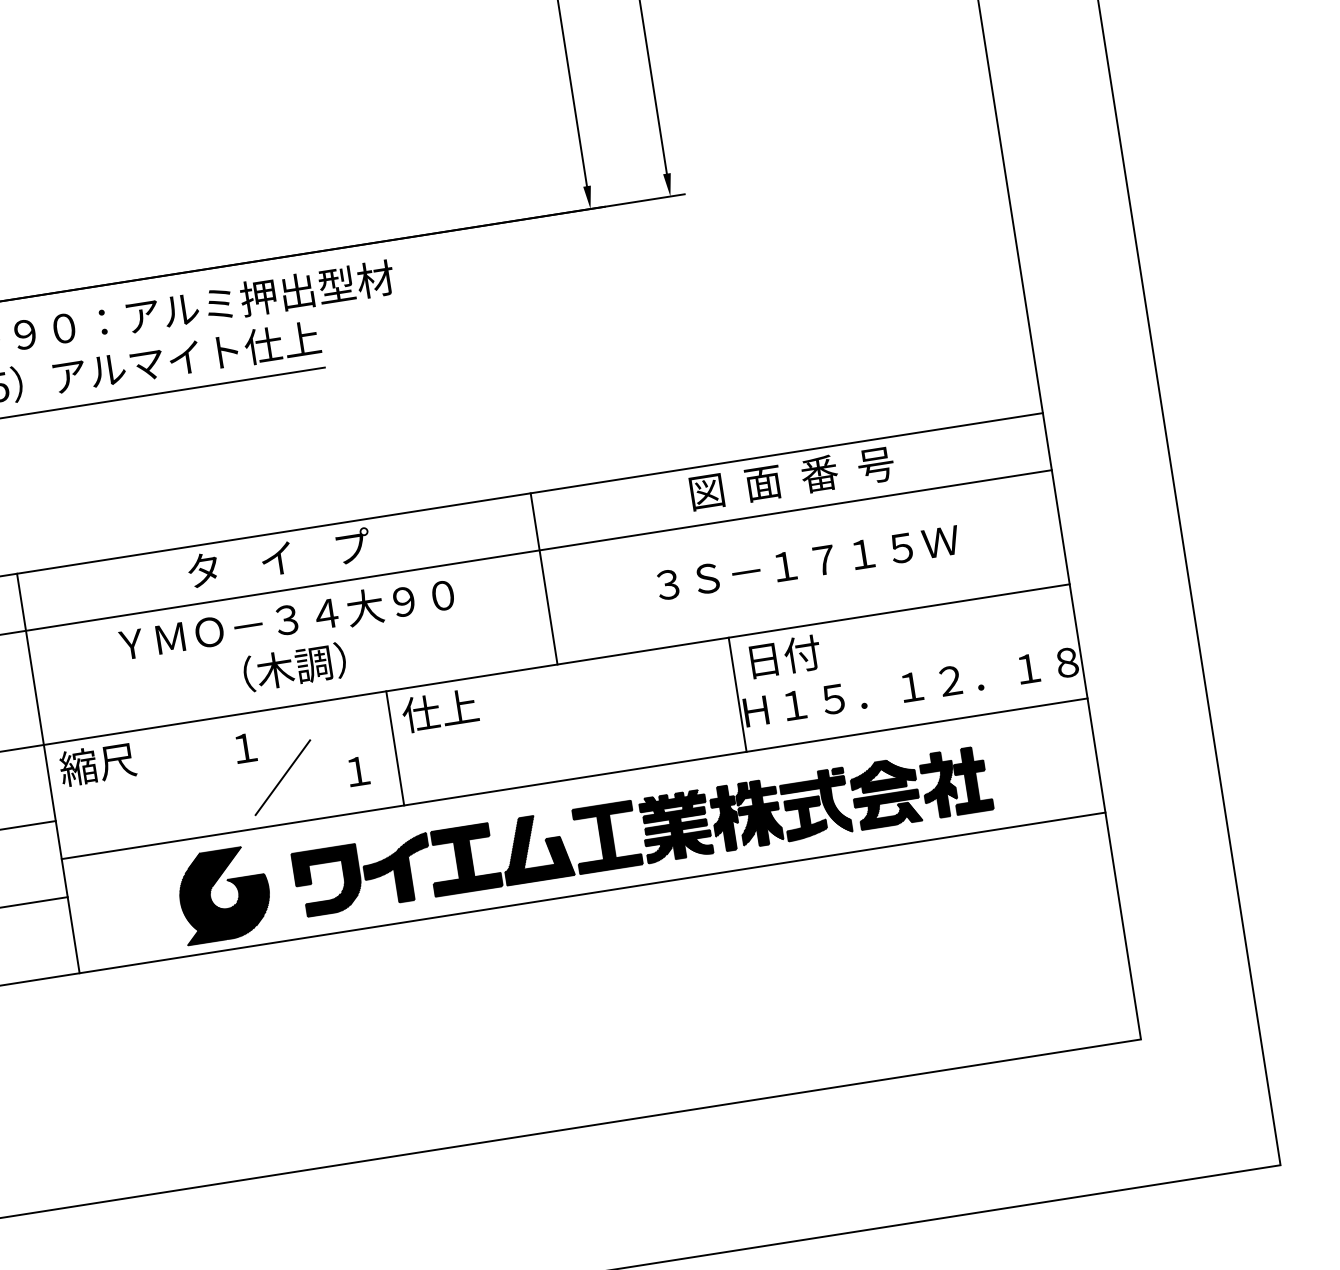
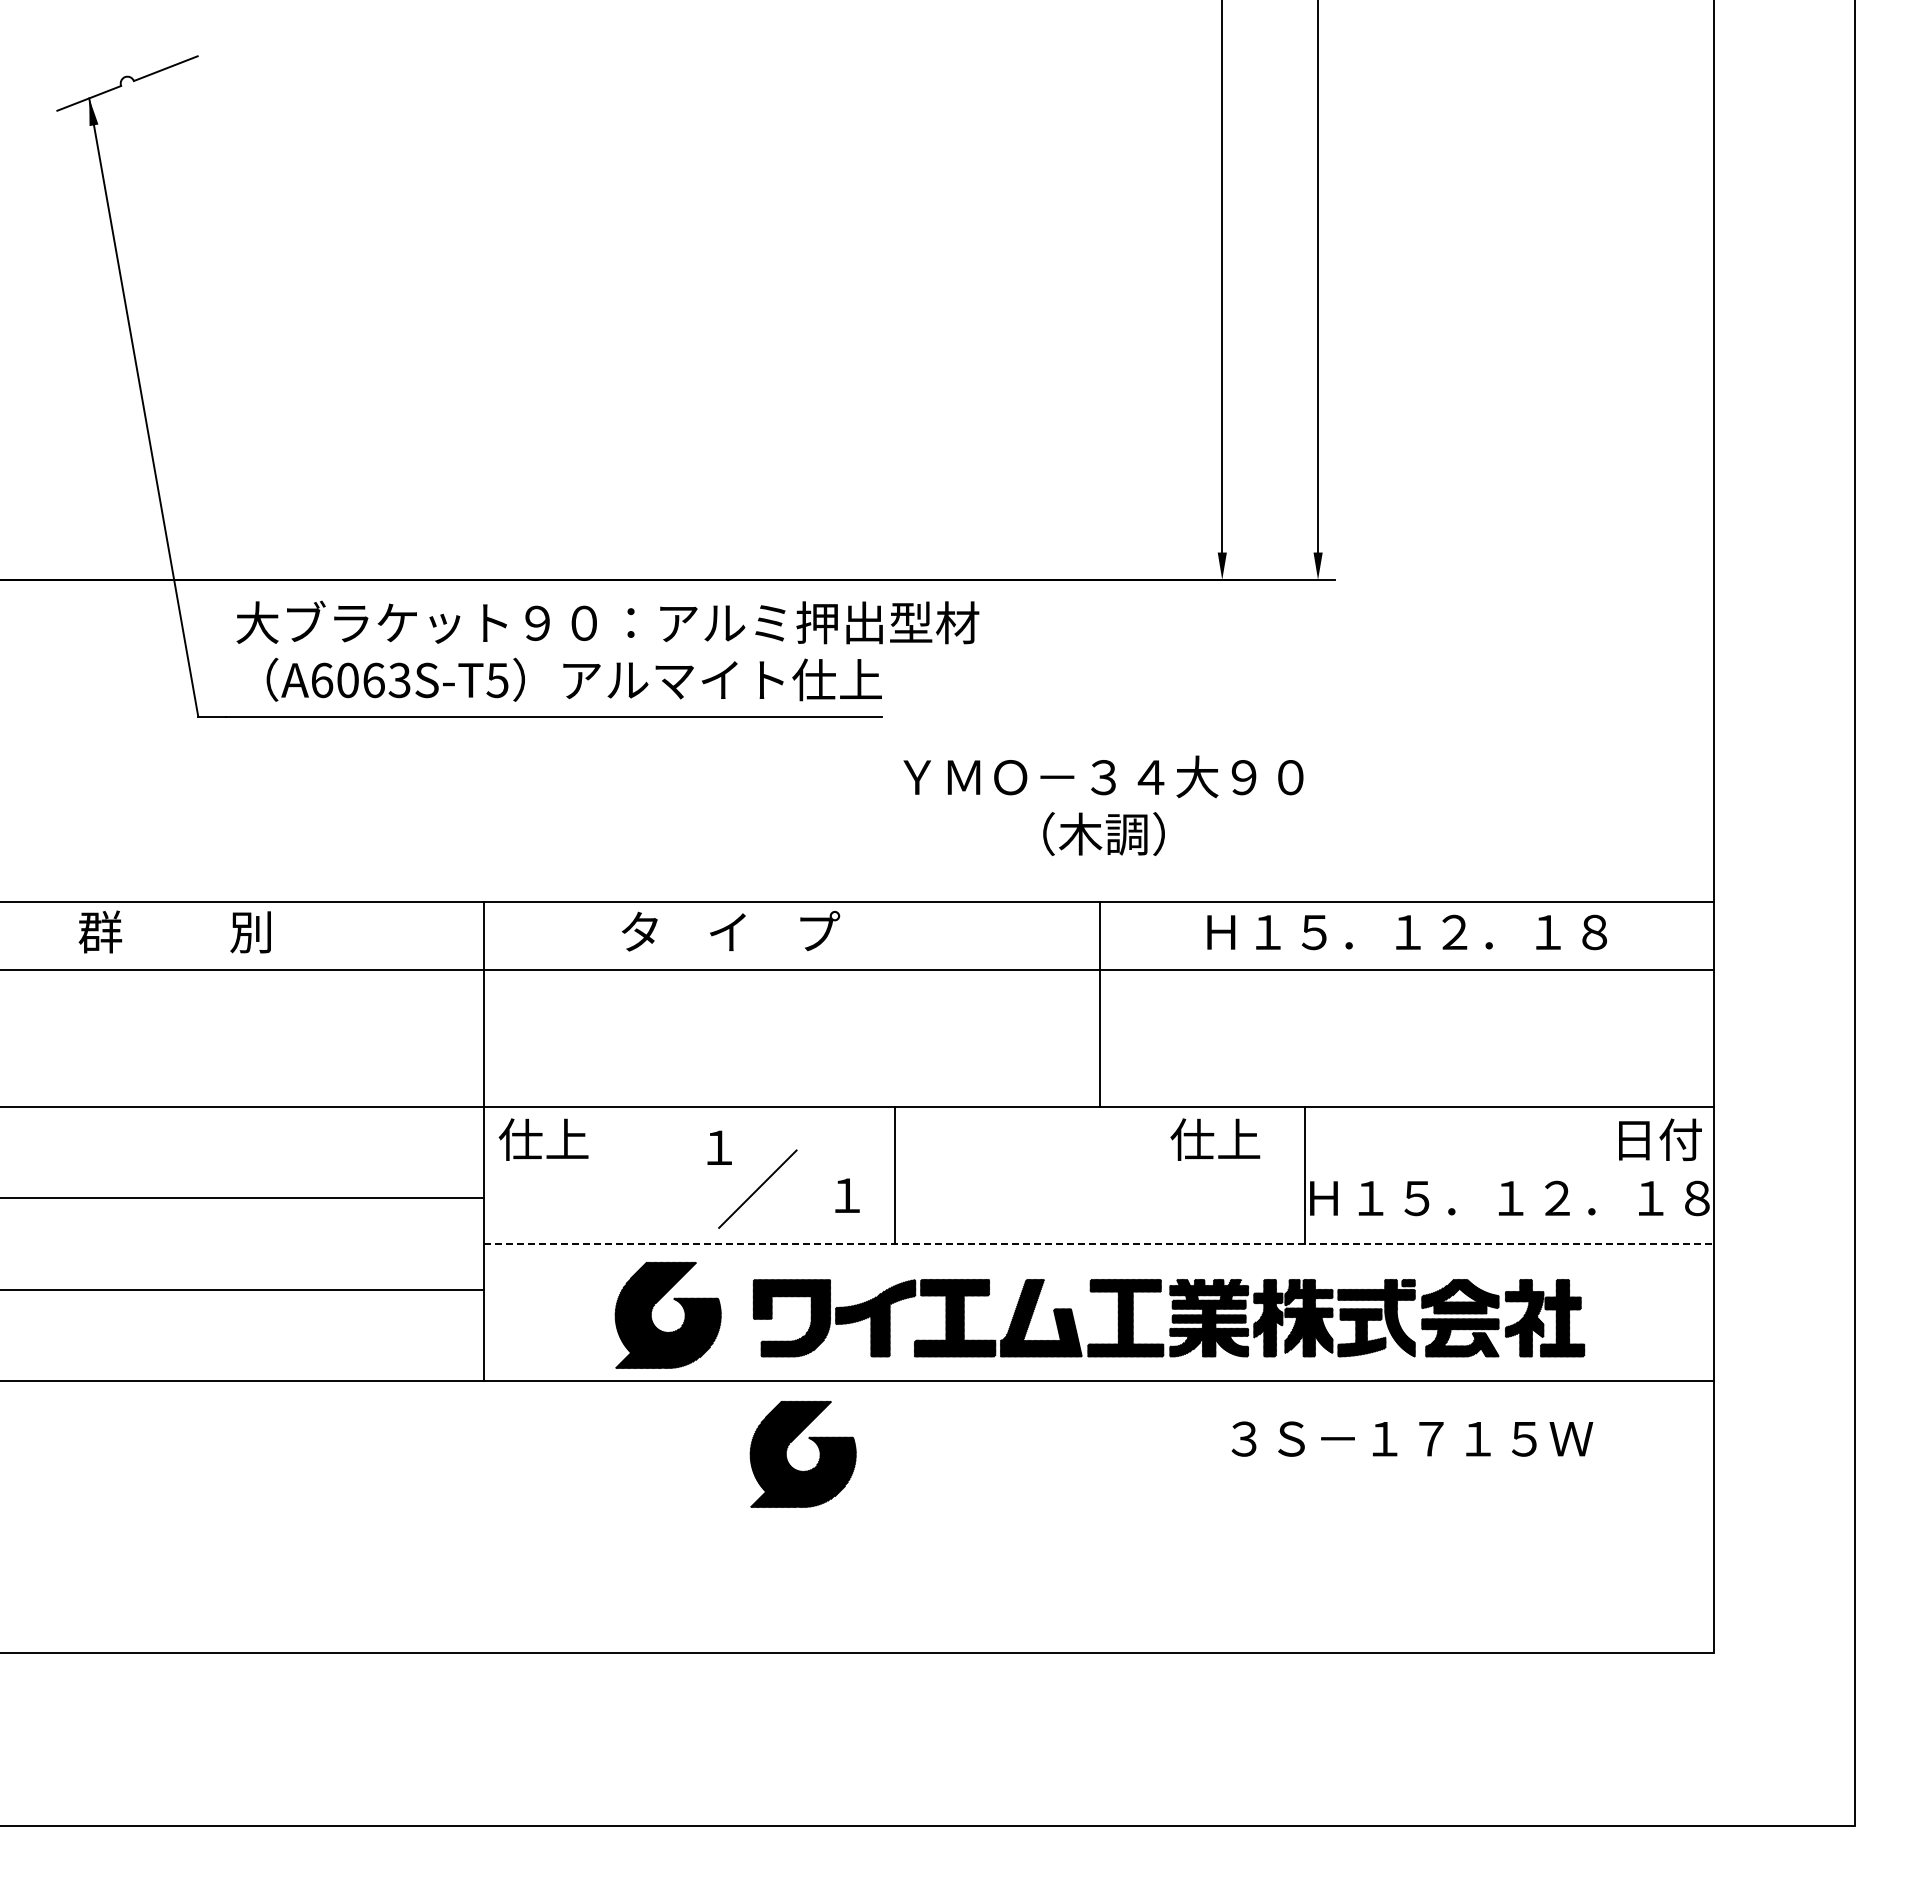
text: (791, 478) -> (1407, 932), 図  面  番  号 -> Ｈ１５．１２．１８
text: (278, 558) -> (730, 931), moved
text: (808, 562) -> (1412, 1438), moved
text: (290, 643) -> (1103, 805), moved
text: (785, 656) -> (1660, 1139), moved
text: (440, 710) -> (1215, 1139), moved
text: (97, 764) -> (543, 1139), 縮尺 -> 仕上
line: (574, 778) -> (1099, 1243), solid -> dashed
part: (341, 991) -> (787, 1450), added

